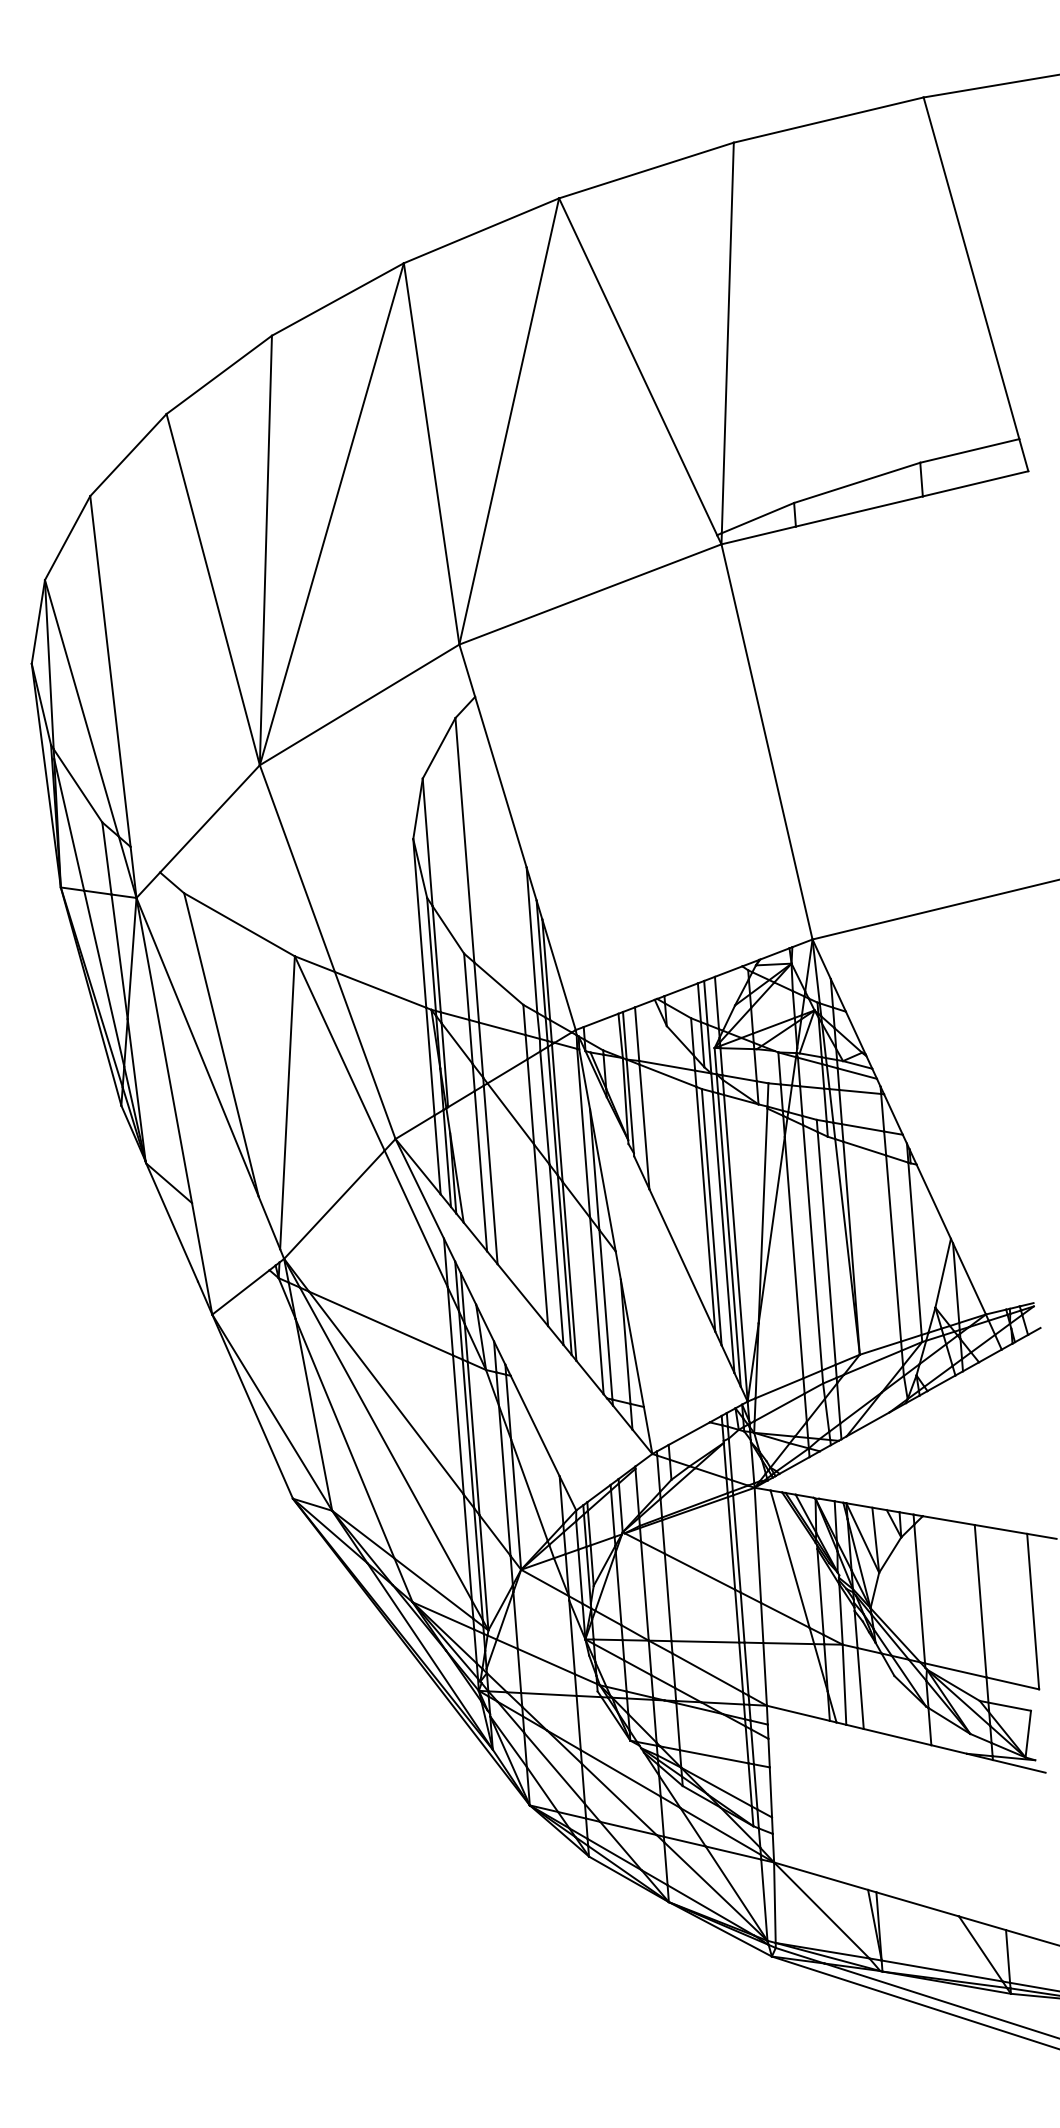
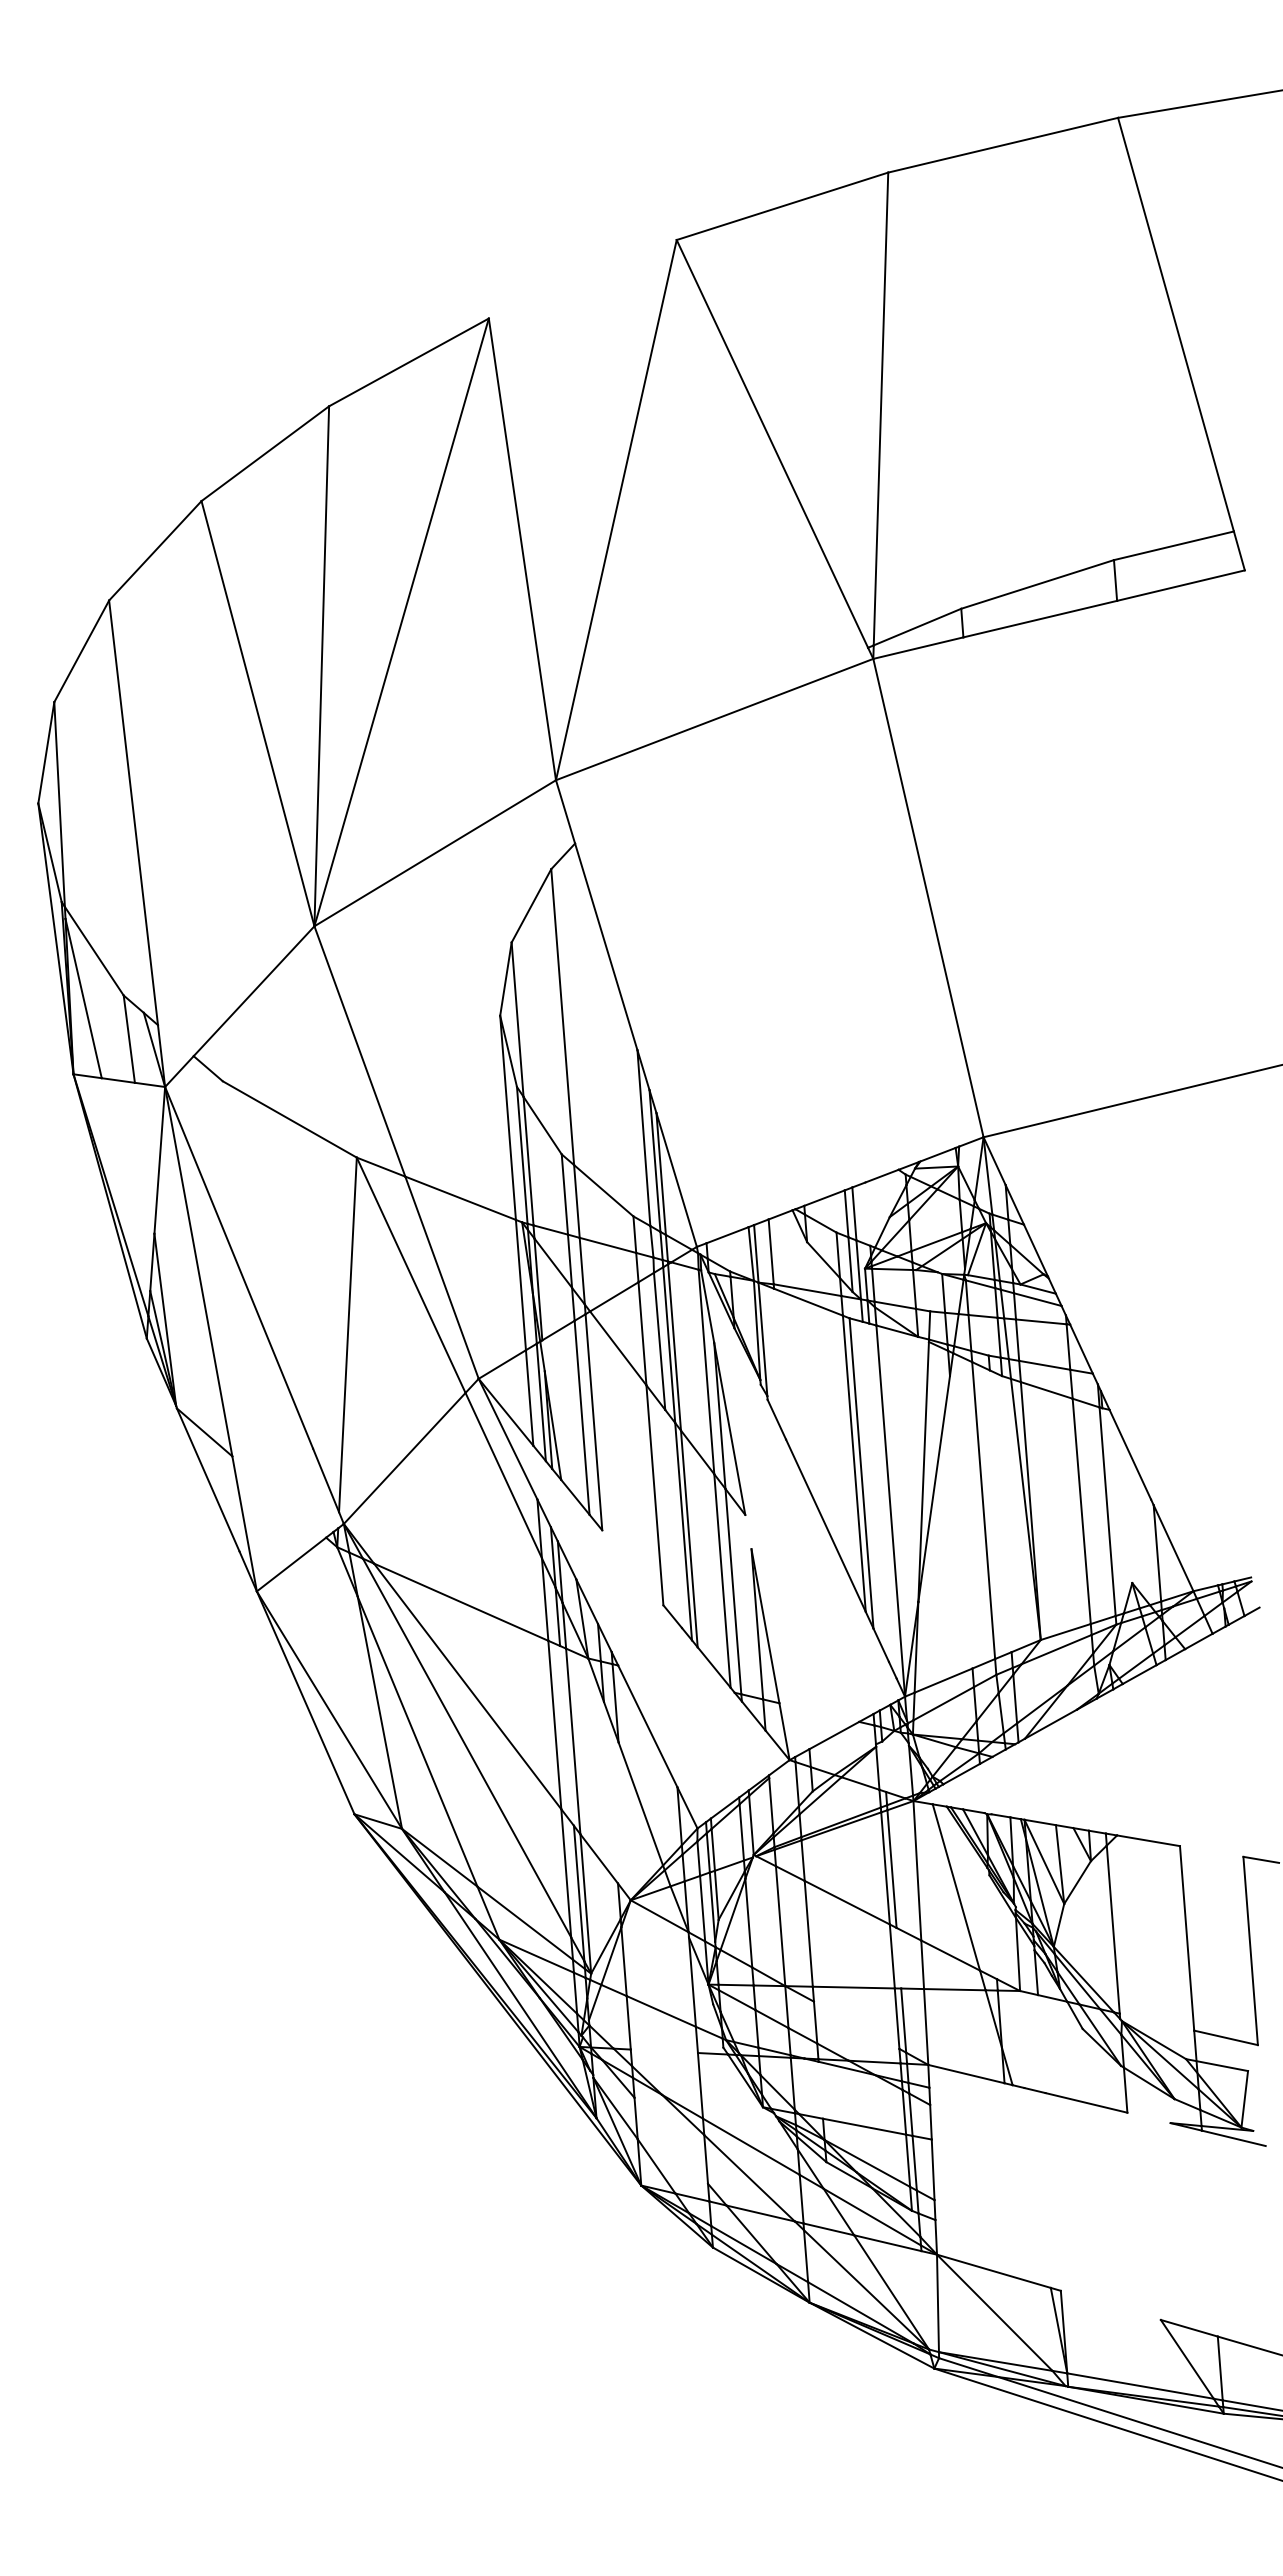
line: (481, 230) -> (582, 279), removed
line: (81, 708) -> (98, 857), removed
line: (119, 956) -> (144, 1157), removed
line: (103, 978) -> (125, 1184), removed
line: (716, 1002) -> (867, 1213), removed
line: (221, 1044) -> (267, 1264), removed
line: (644, 1126) -> (780, 1363), removed
line: (723, 1232) -> (875, 1491), removed
line: (729, 1239) -> (882, 1500), removed
line: (826, 1248) -> (1000, 1511), removed
line: (556, 1254) -> (673, 1518), removed
line: (793, 1257) -> (960, 1522), removed
line: (618, 1265) -> (748, 1531), removed
line: (942, 1273) -> (1141, 1541), removed
line: (522, 1294) -> (632, 1567), removed
line: (468, 1433) -> (566, 1735), removed
line: (730, 1459) -> (884, 1766), removed
line: (504, 1480) -> (610, 1792), removed
line: (515, 1504) -> (624, 1821), removed
line: (1000, 1529) -> (1211, 1851), removed
line: (819, 1592) -> (992, 1927), removed
line: (742, 1617) -> (898, 1957), removed
line: (955, 1669) -> (1156, 2021), removed
line: (707, 1672) -> (856, 2024), removed
line: (844, 1684) -> (1022, 2039), removed
line: (860, 1688) -> (1041, 2044), removed
line: (548, 1694) -> (663, 2051), removed
line: (677, 1726) -> (820, 2089), removed
line: (948, 1749) -> (1148, 2117), removed
line: (553, 1768) -> (670, 2140), removed
line: (764, 1900) -> (925, 2300), removed
line: (917, 1903) -> (1110, 2304), removed

